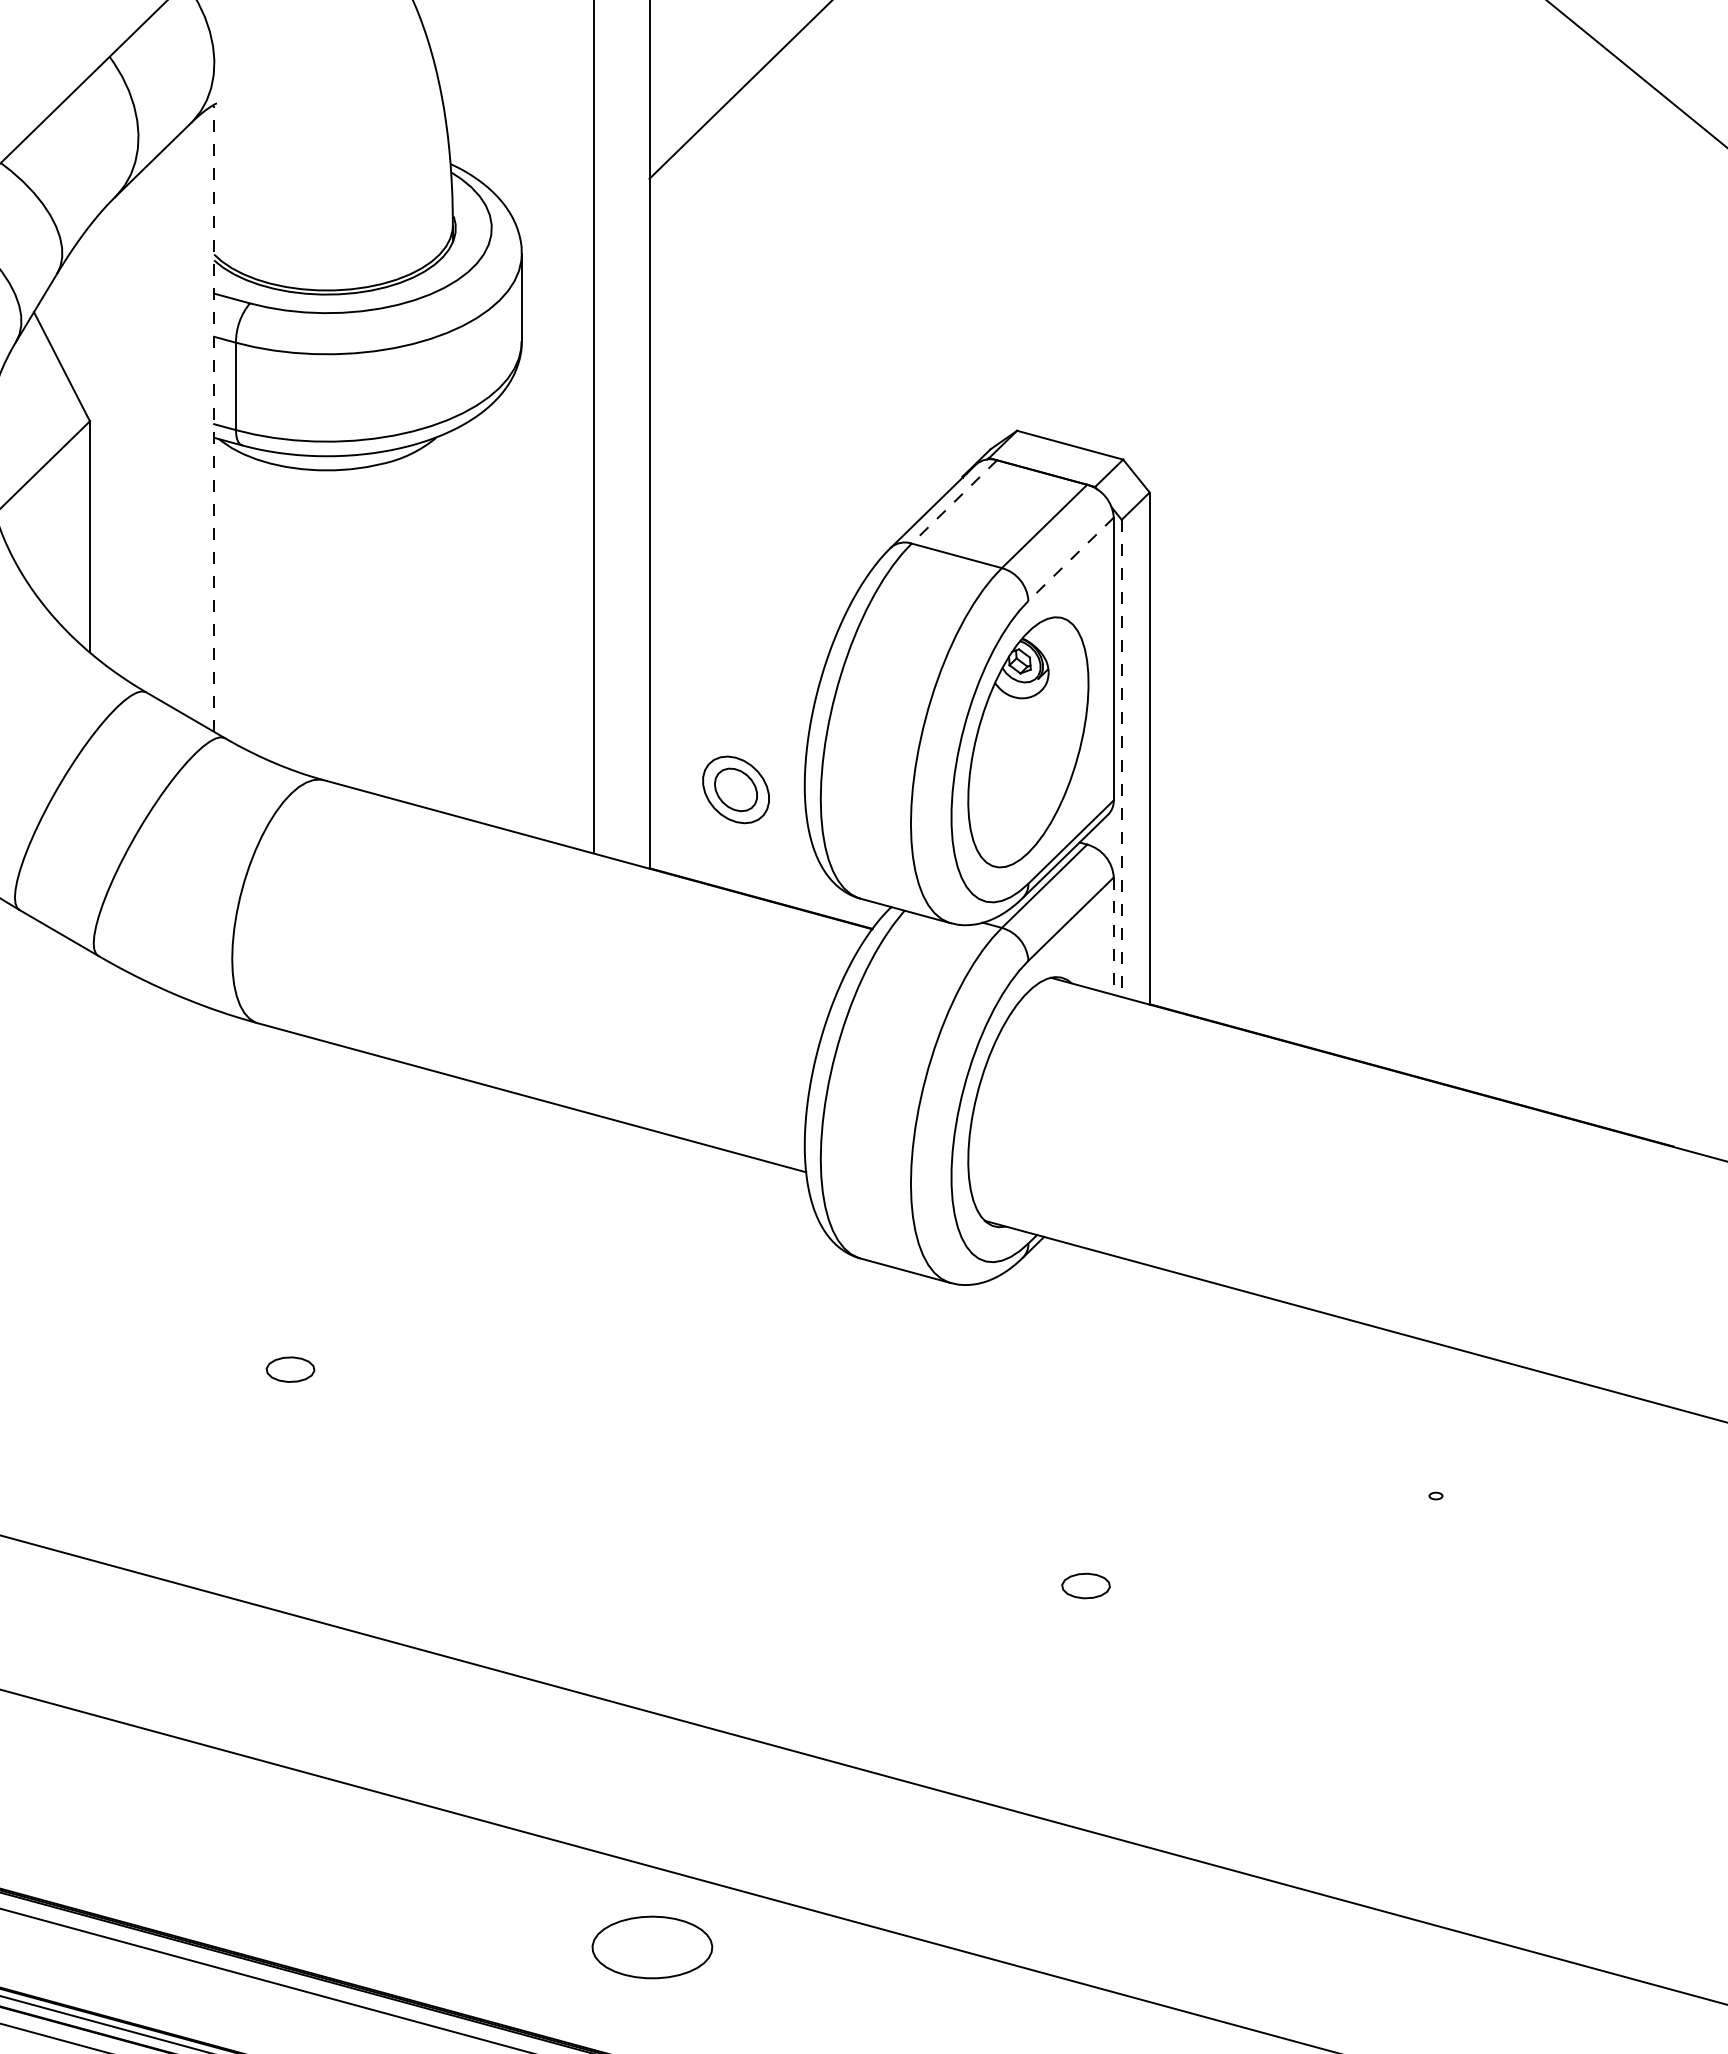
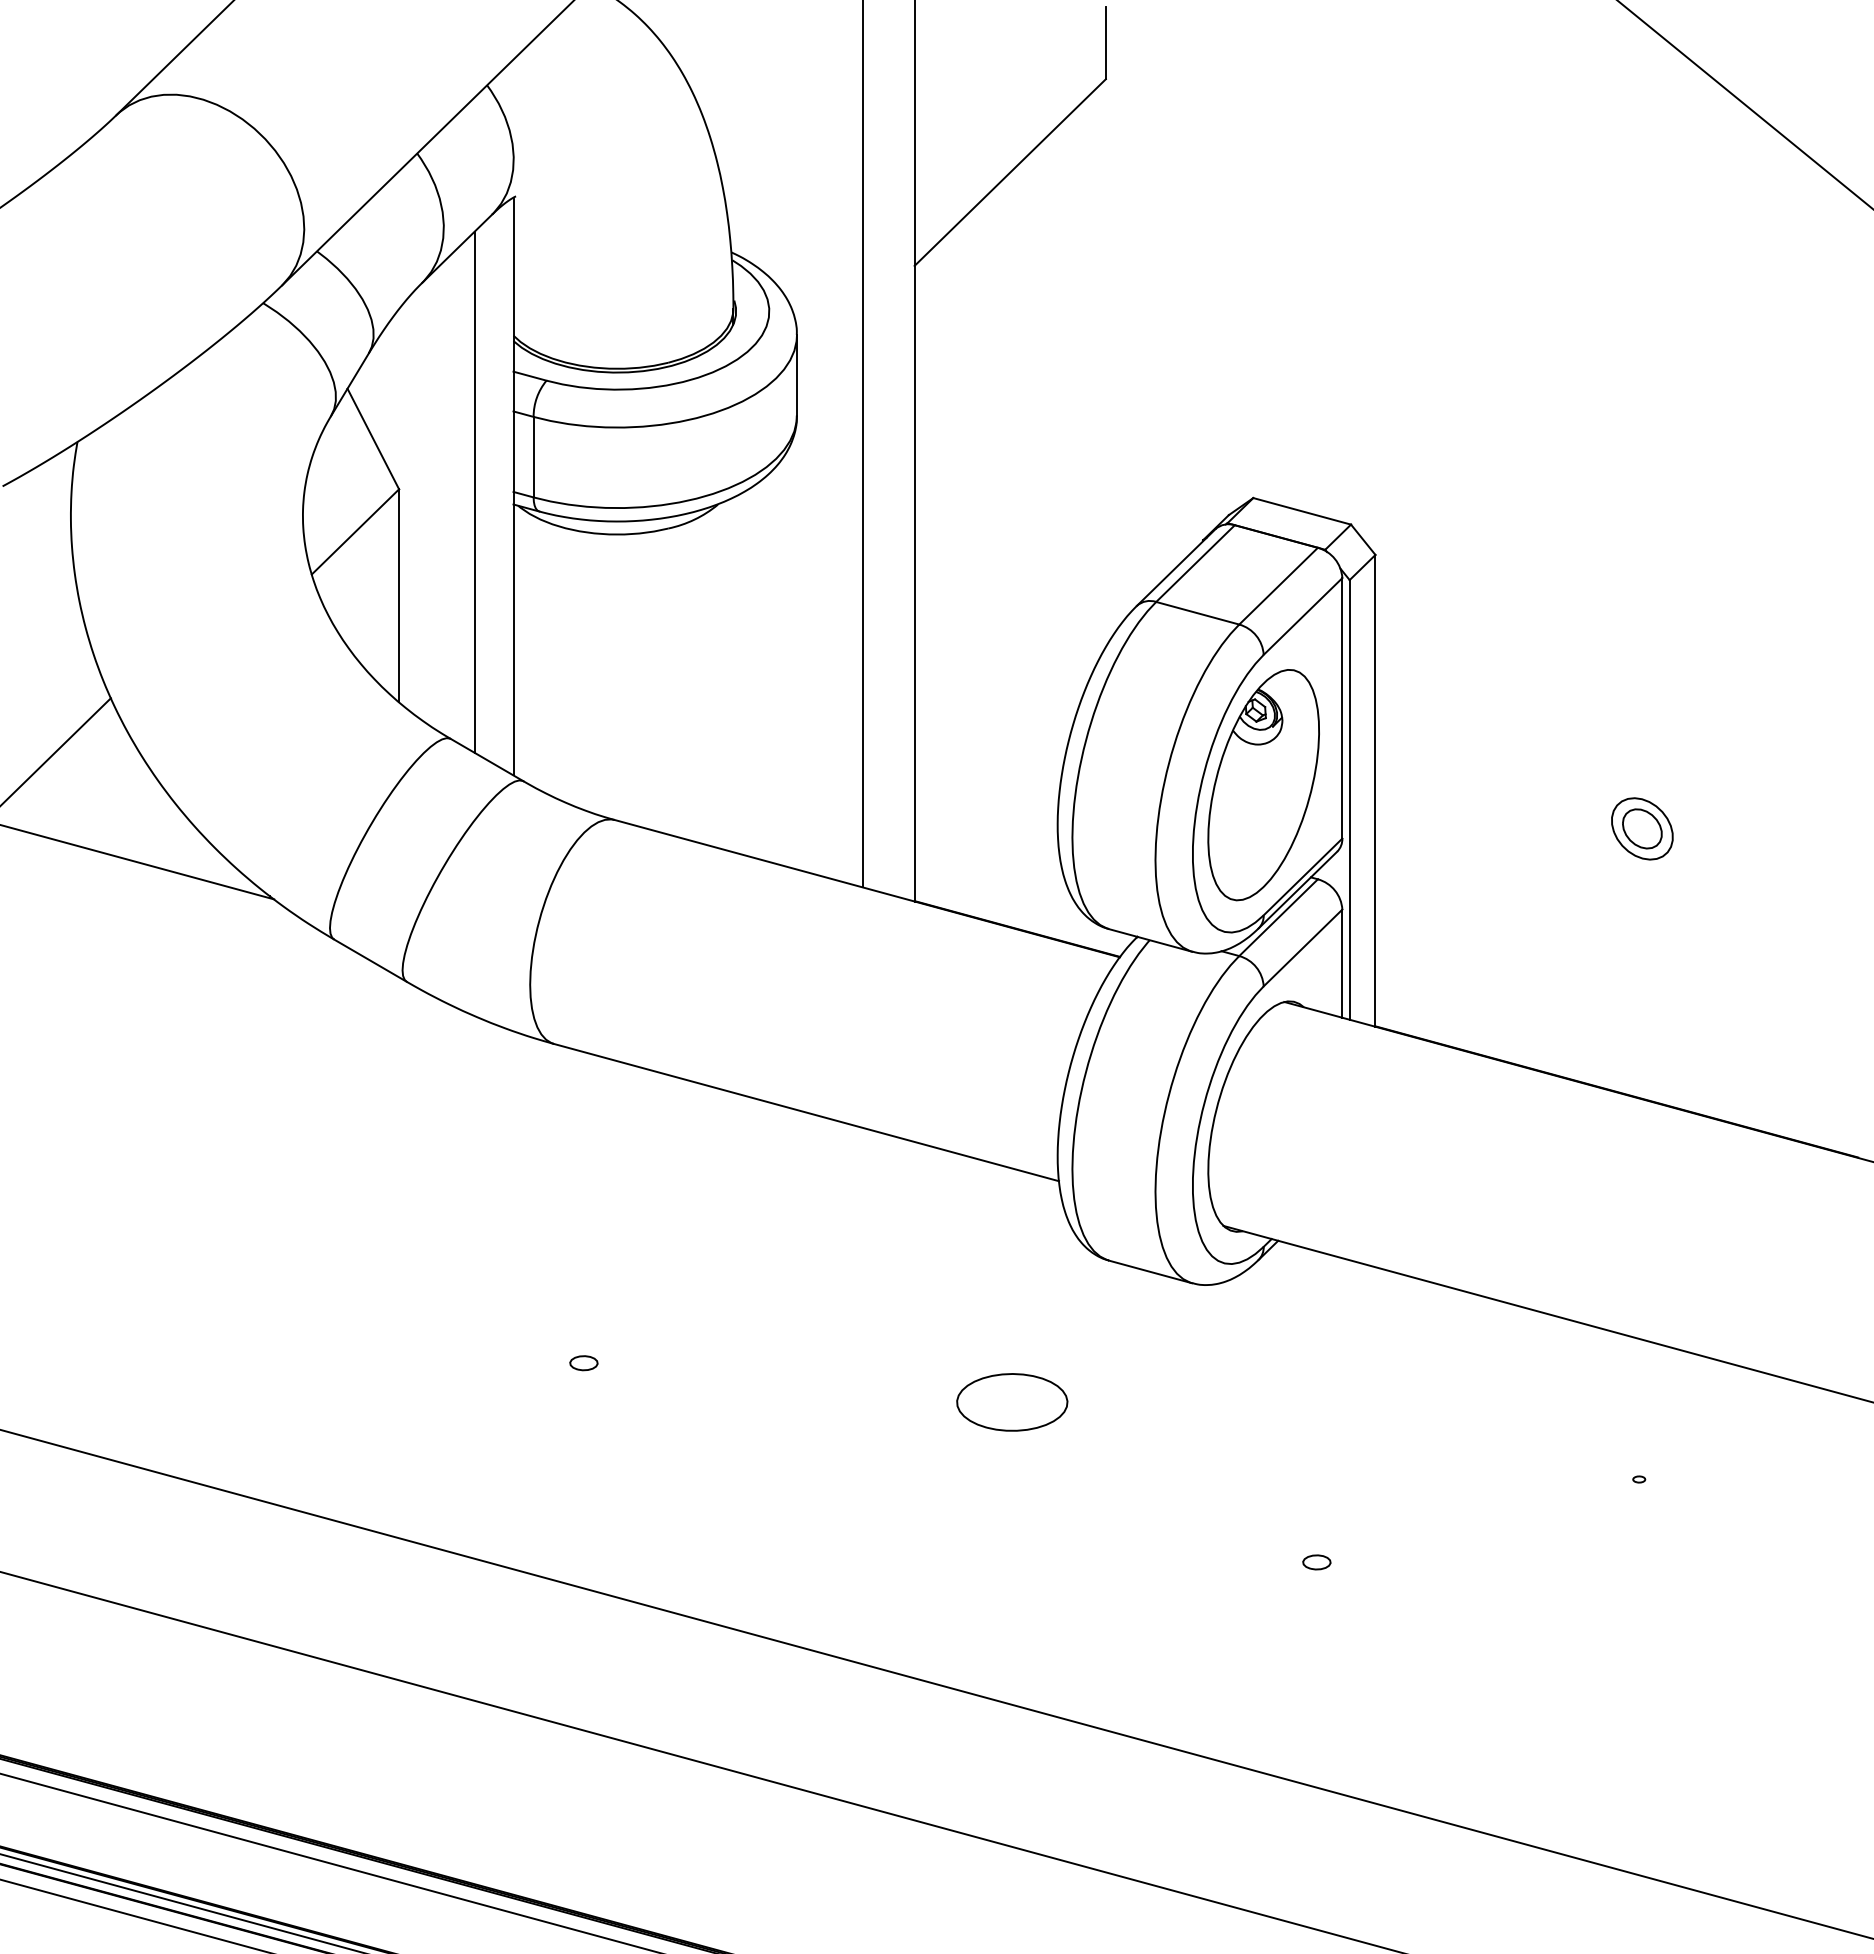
line: (214, 418) -> (513, 486), dashed -> solid
line: (171, 423) -> (474, 491), added
line: (954, 501) -> (1195, 563), dashed -> solid
line: (1071, 559) -> (1303, 616), dashed -> solid
line: (1121, 757) -> (1349, 799), dashed -> solid
part: (736, 789) -> (1642, 828), moved
line: (1113, 937) -> (1342, 964), dashed -> solid
part: (290, 1370) -> (583, 1363), size x0.62
part: (1085, 1586) -> (1316, 1562), size x0.62
part: (652, 1947) -> (1012, 1402), moved

